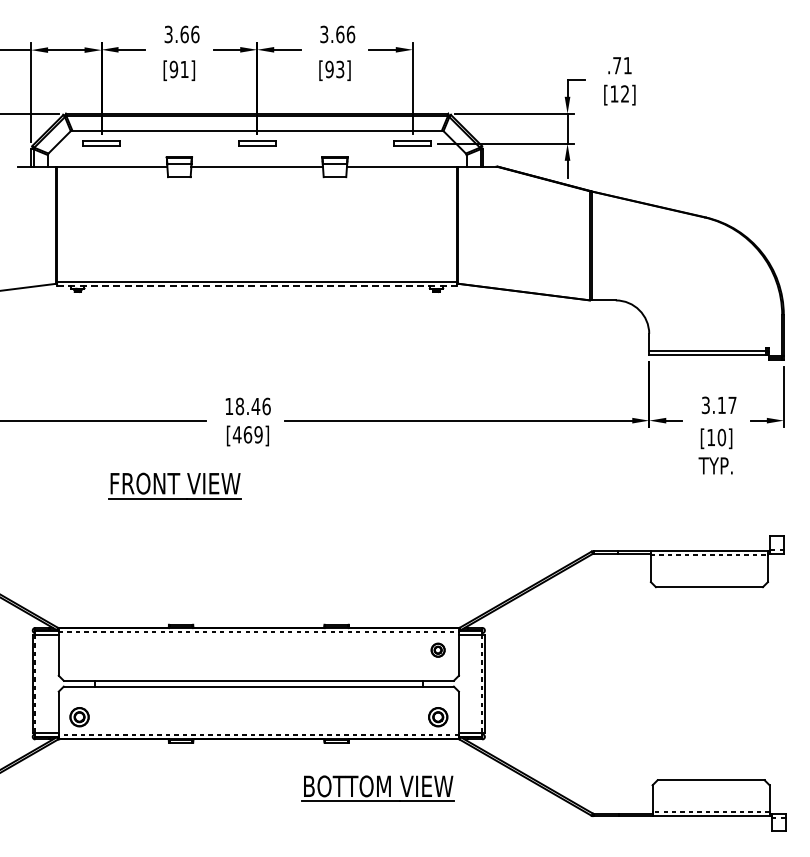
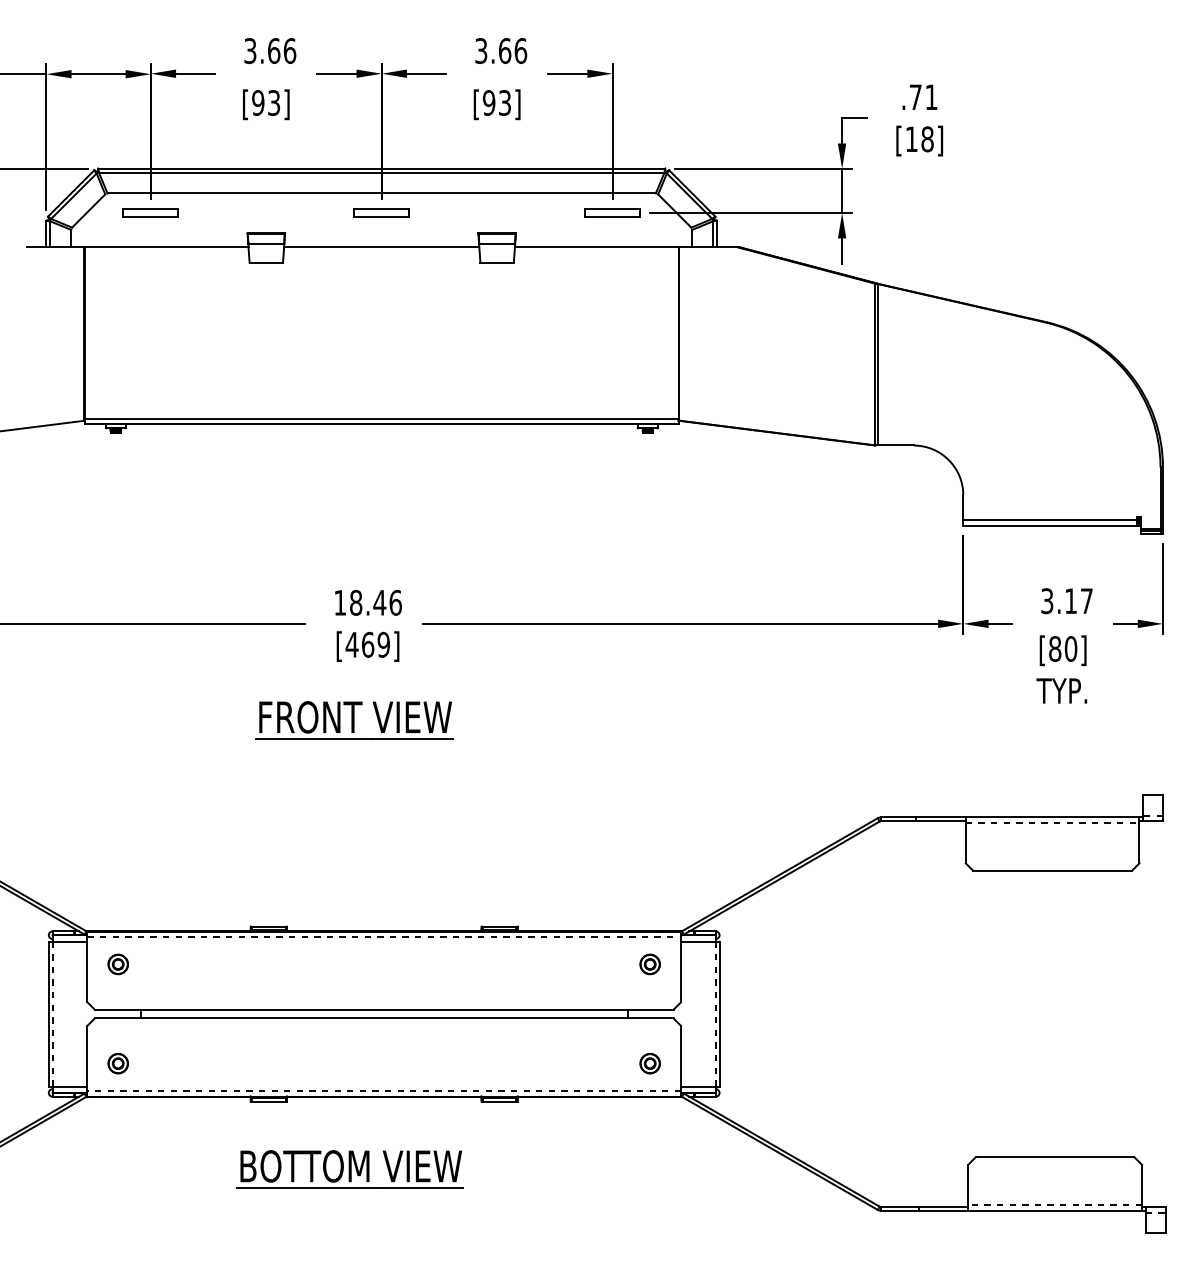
text: (184, 69) -> (273, 102), [91] -> [93]
text: (625, 93) -> (928, 138), [12] -> [18]
line: (257, 286) -> (382, 424), dashed -> solid
text: (711, 437) -> (1055, 648), [10] -> [80]
part: (174, 485) -> (354, 720), moved
part: (79, 649) -> (118, 963), added
part: (79, 716) -> (118, 1062), size x0.71
part: (437, 716) -> (649, 1062), size x0.71
part: (377, 788) -> (349, 1169), moved

